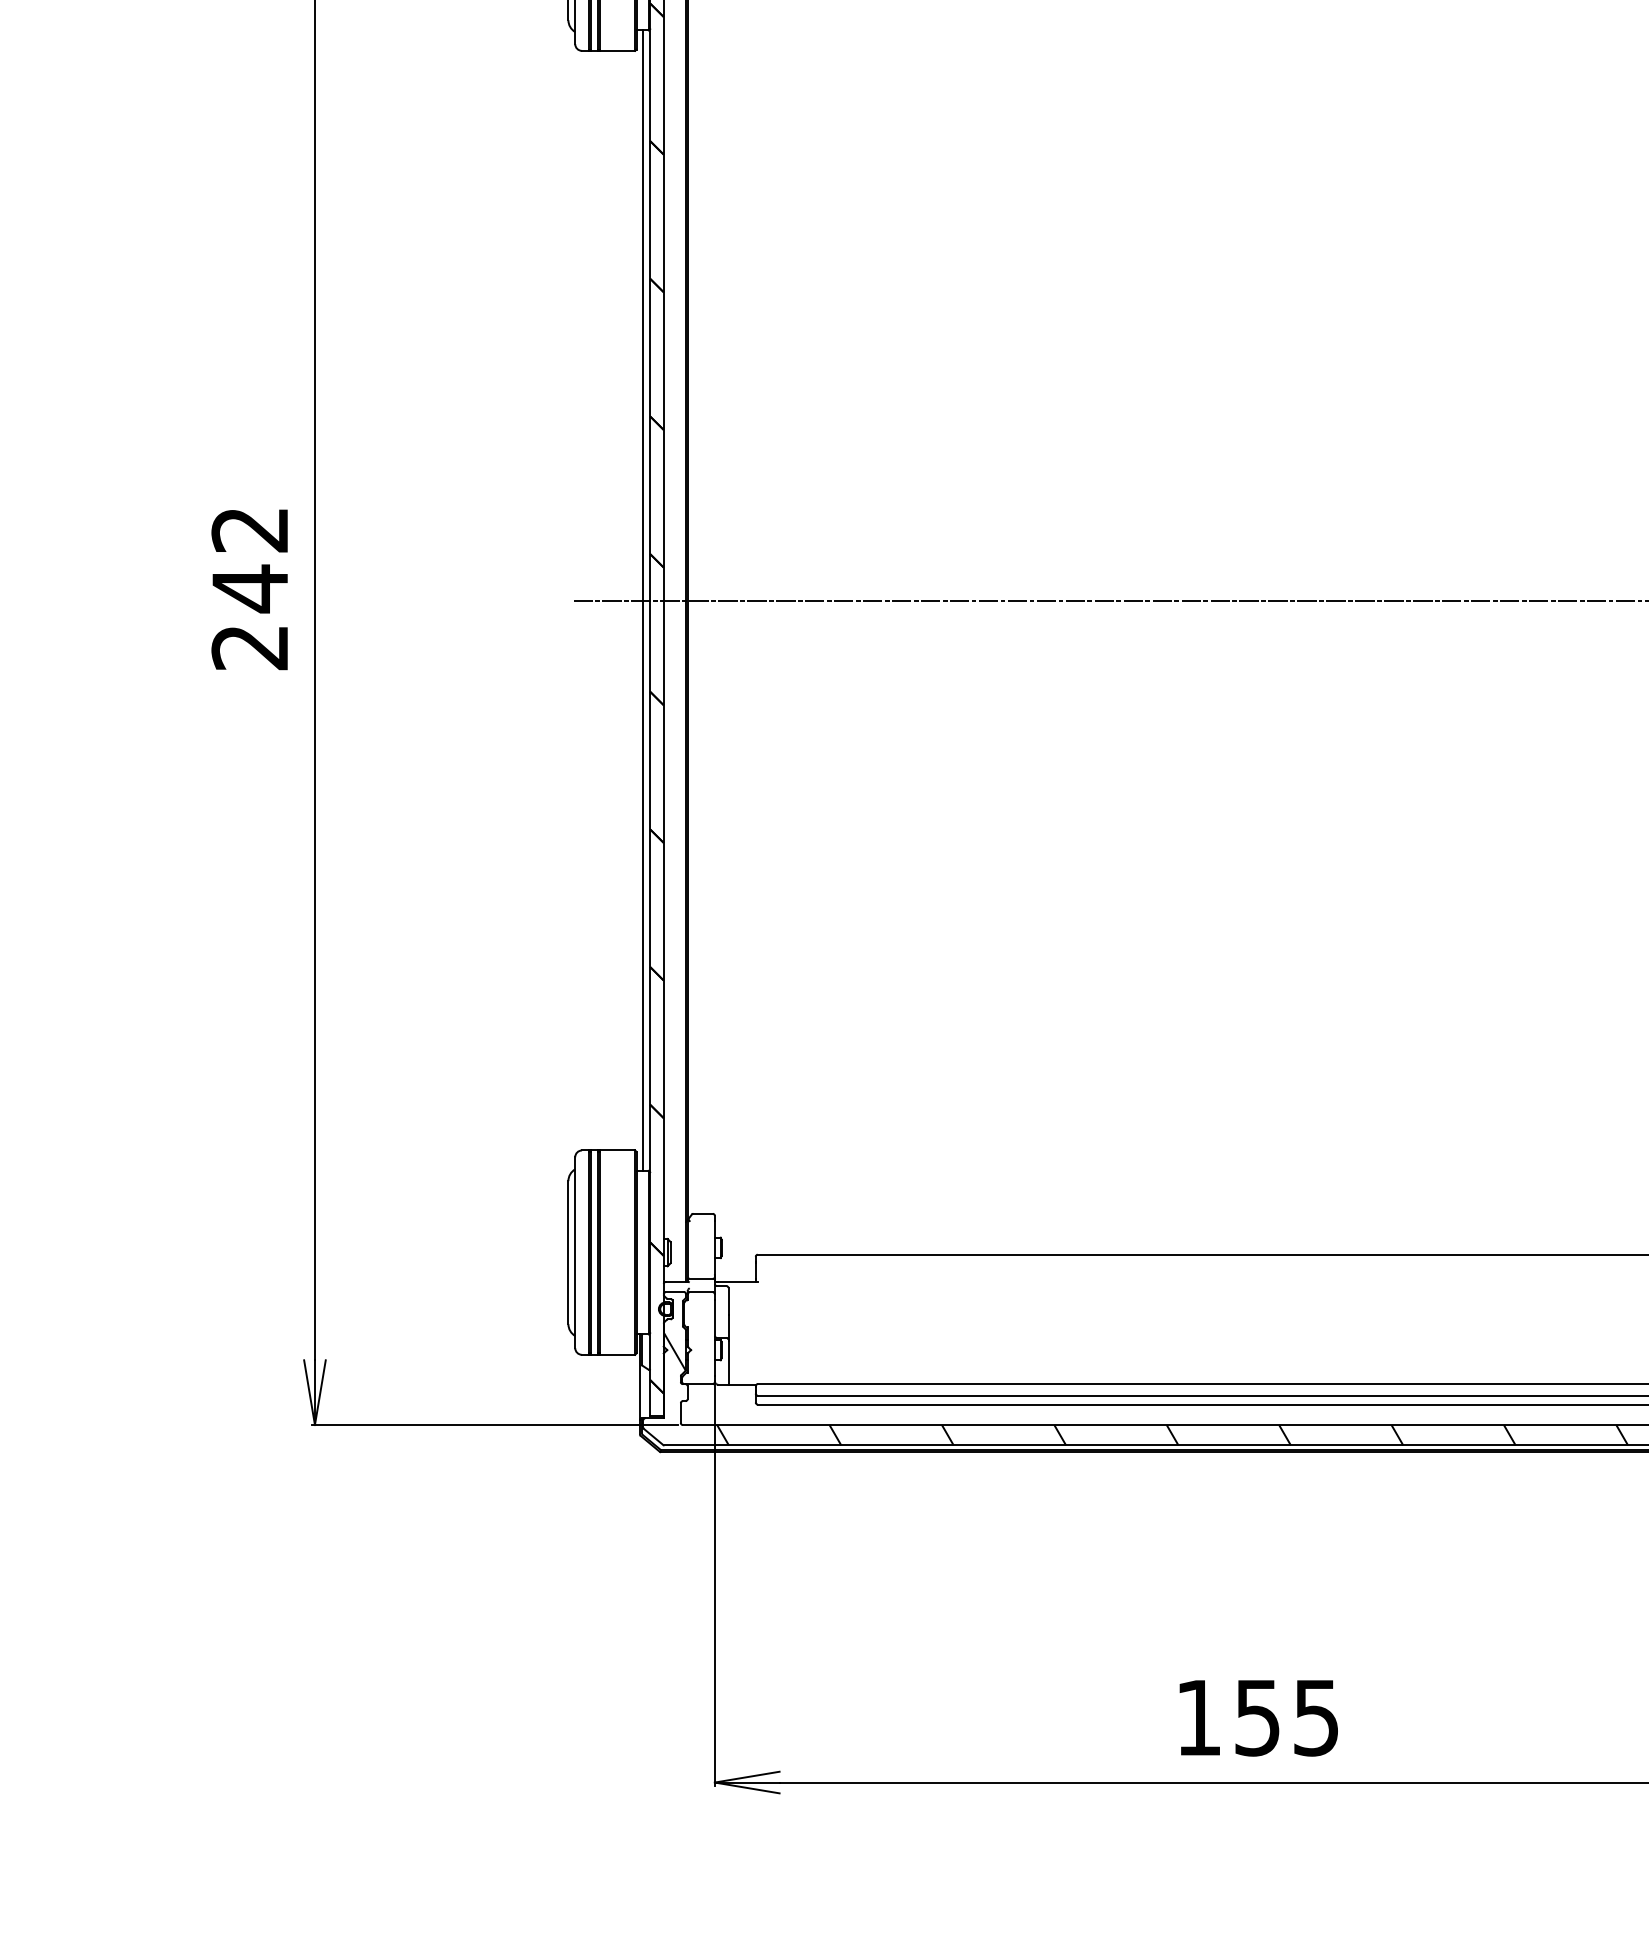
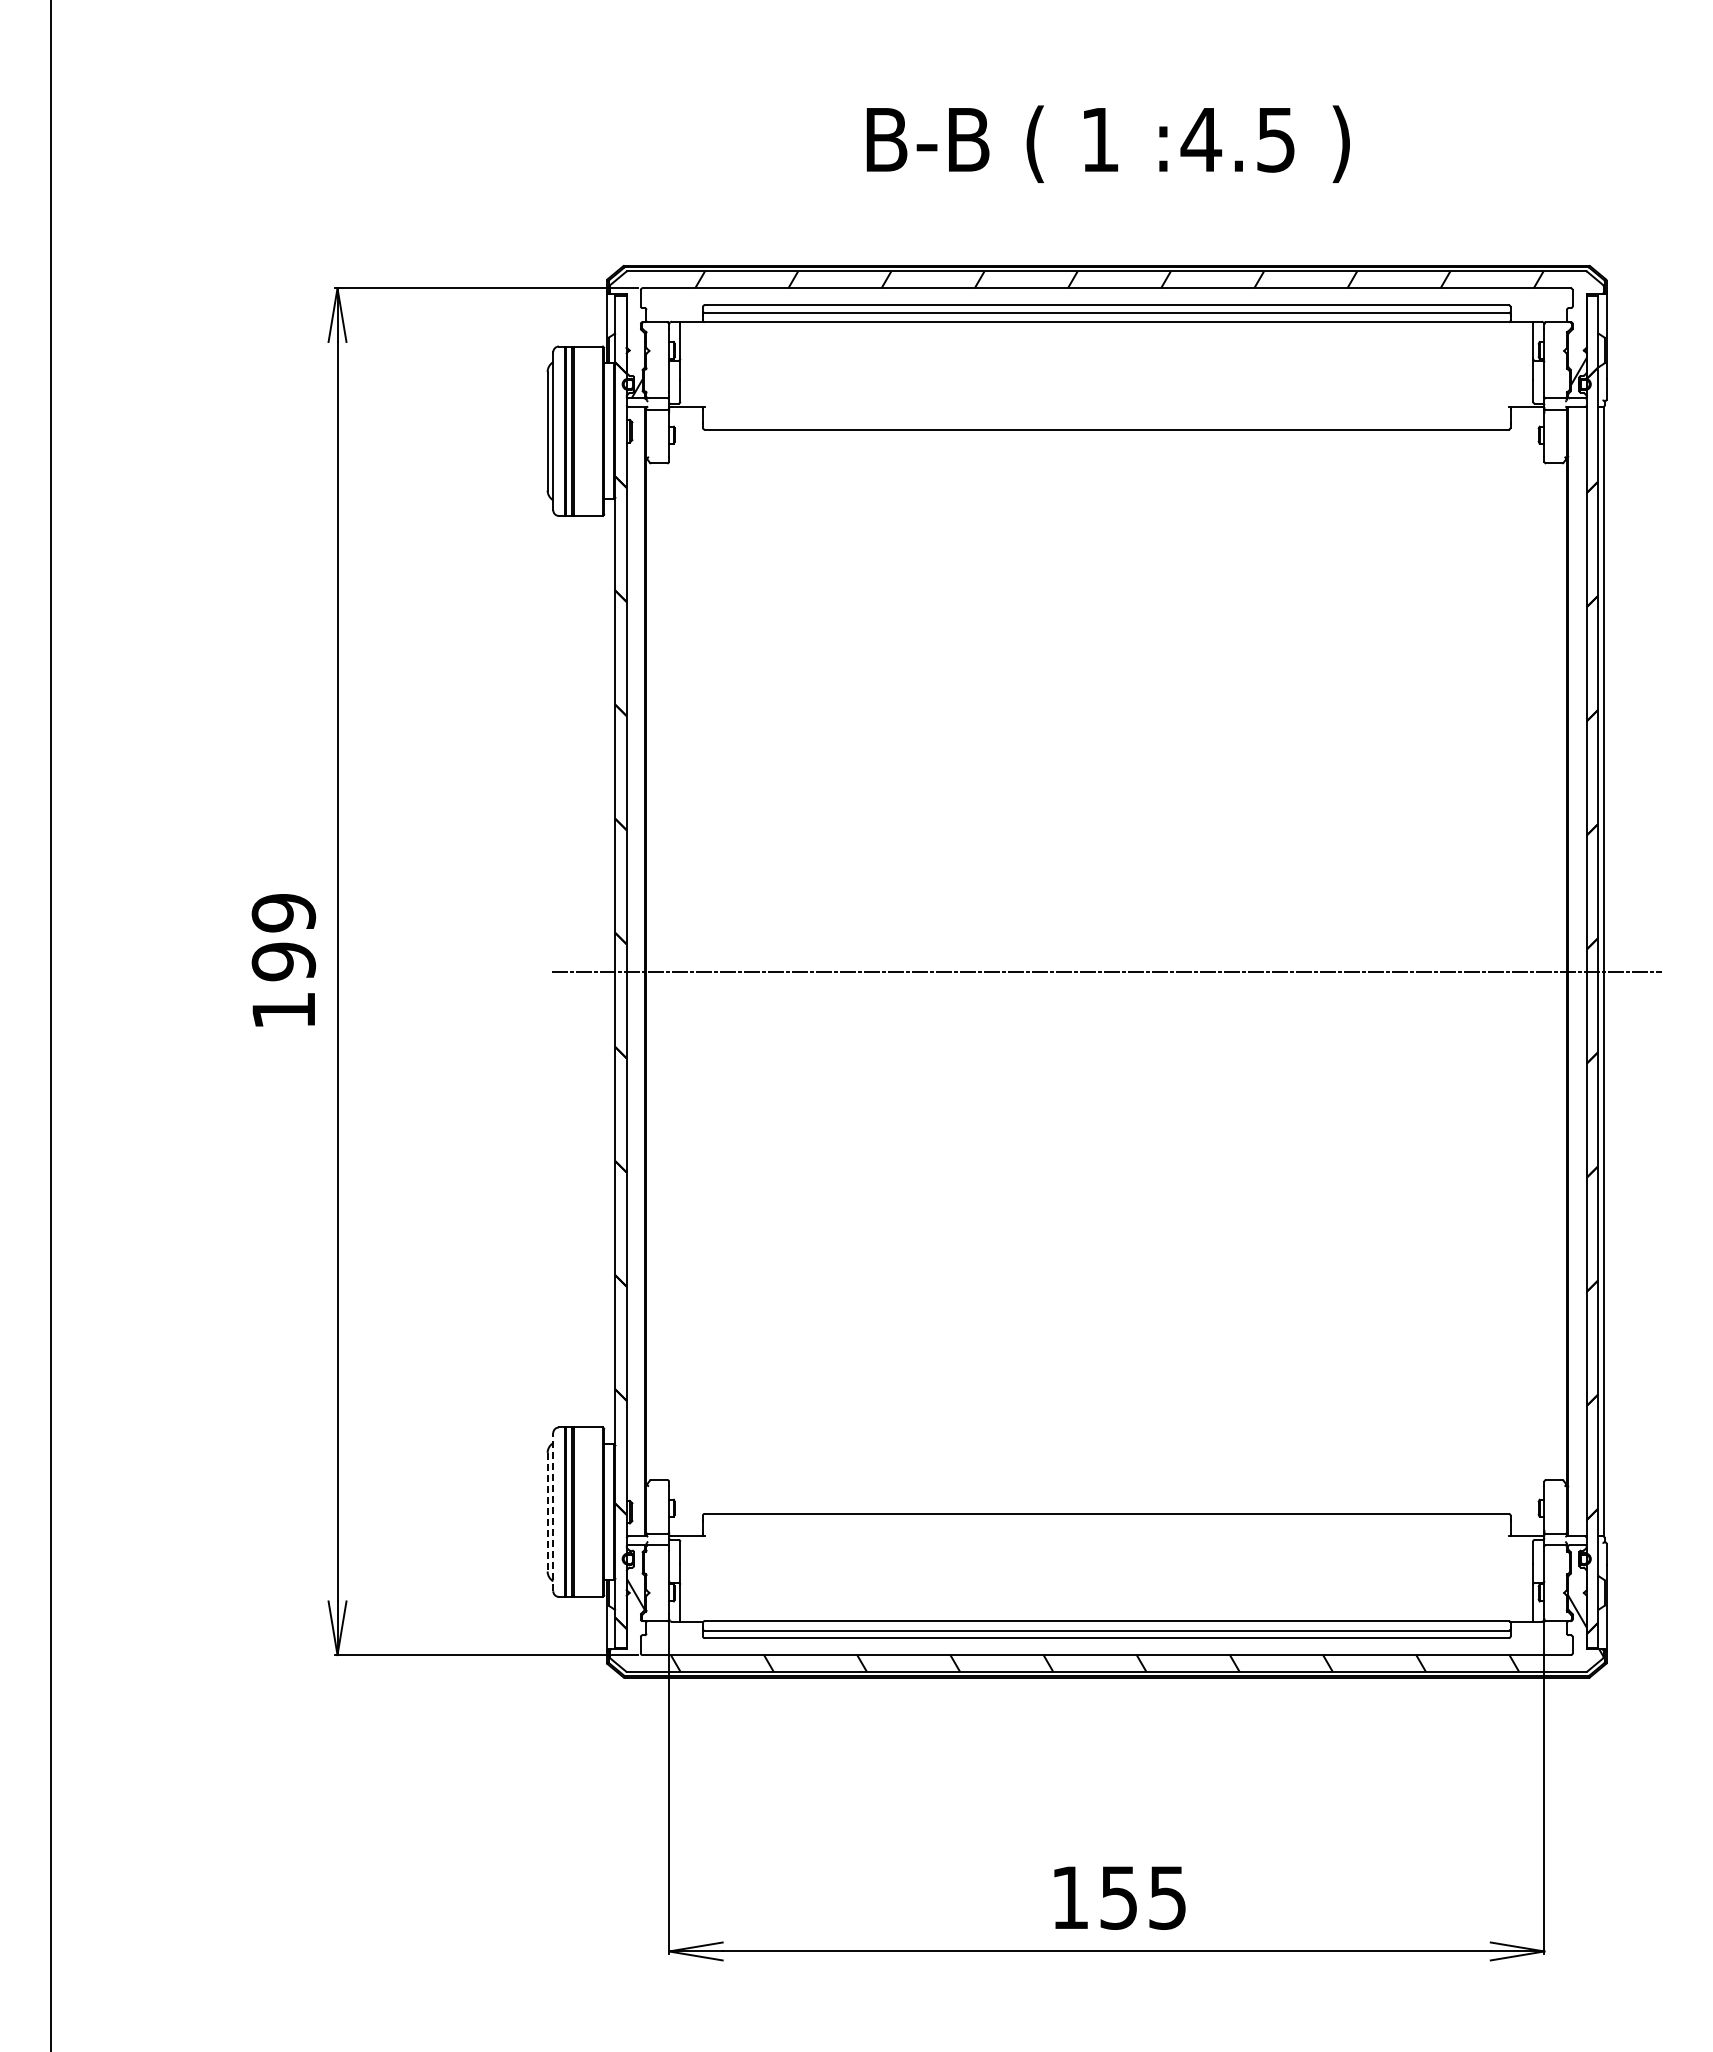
text: (249, 588) -> (283, 961), 242 -> 199
line: (643, 600) -> (609, 971), removed
line: (575, 1251) -> (553, 1511), solid -> dashed
line: (568, 1253) -> (547, 1512), solid -> dashed

